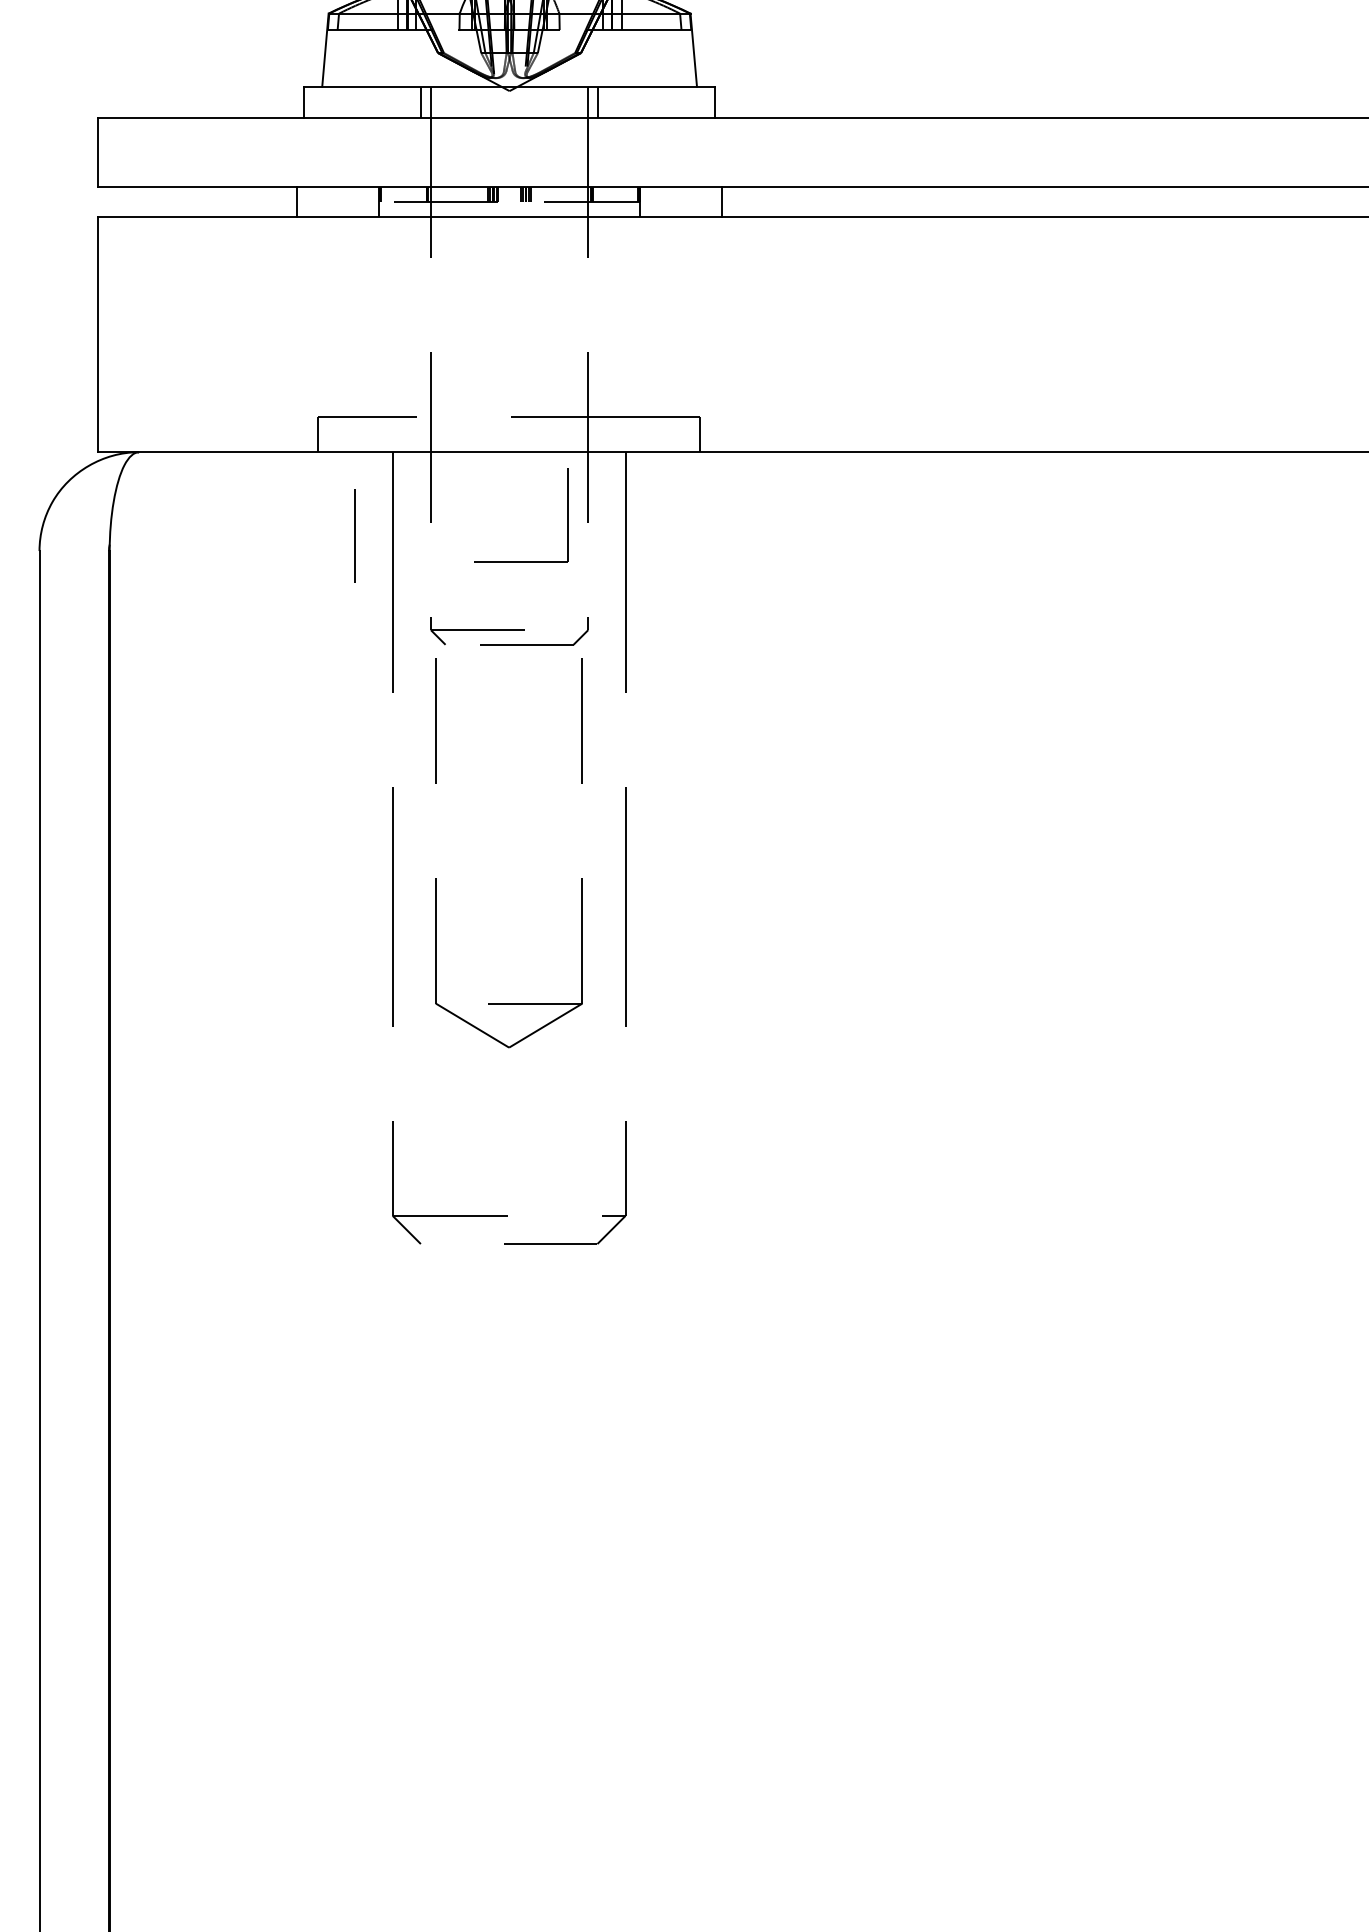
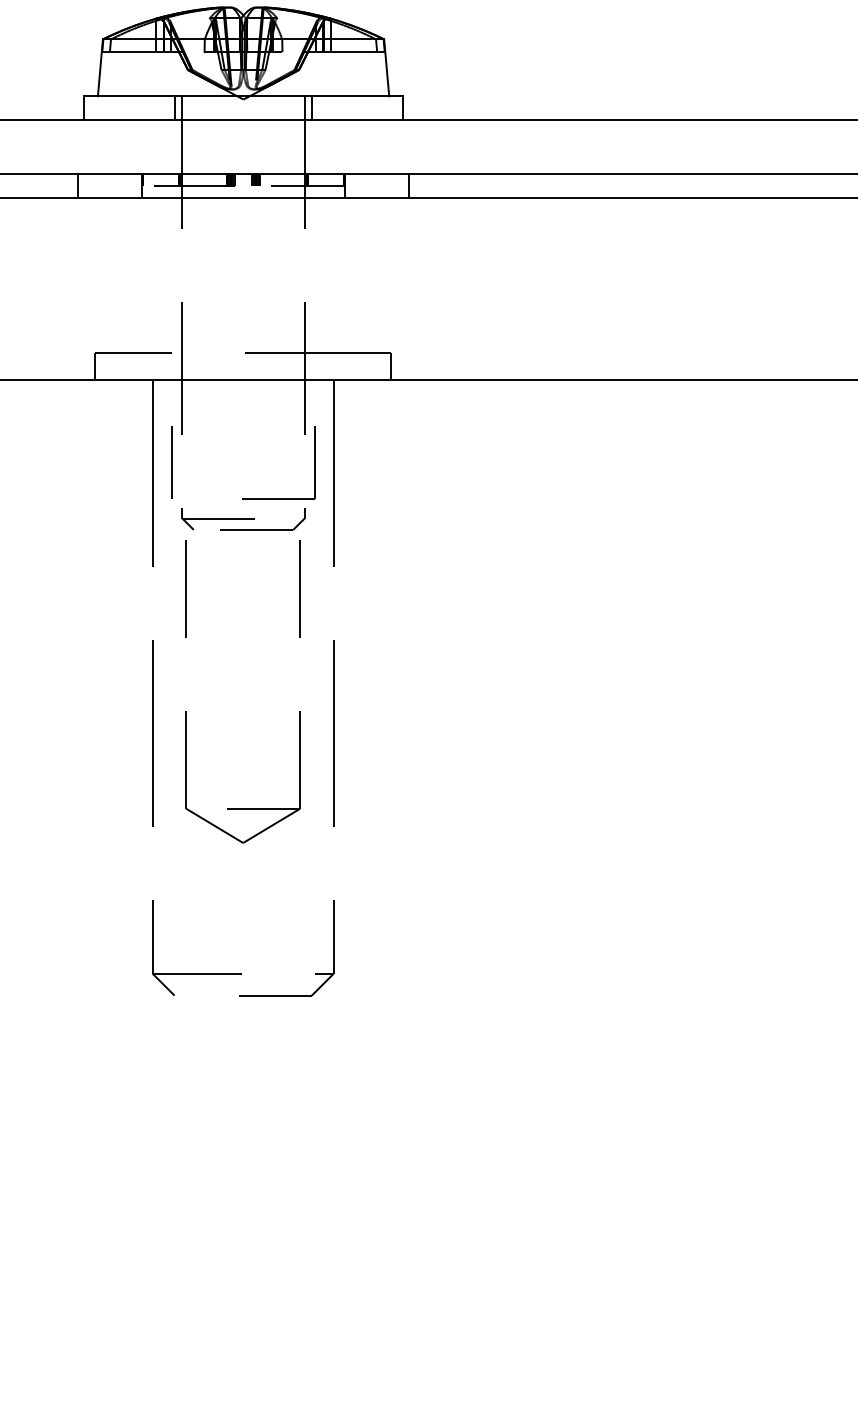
part: (567, 515) -> (314, 462), moved
line: (354, 535) -> (171, 461), moved

